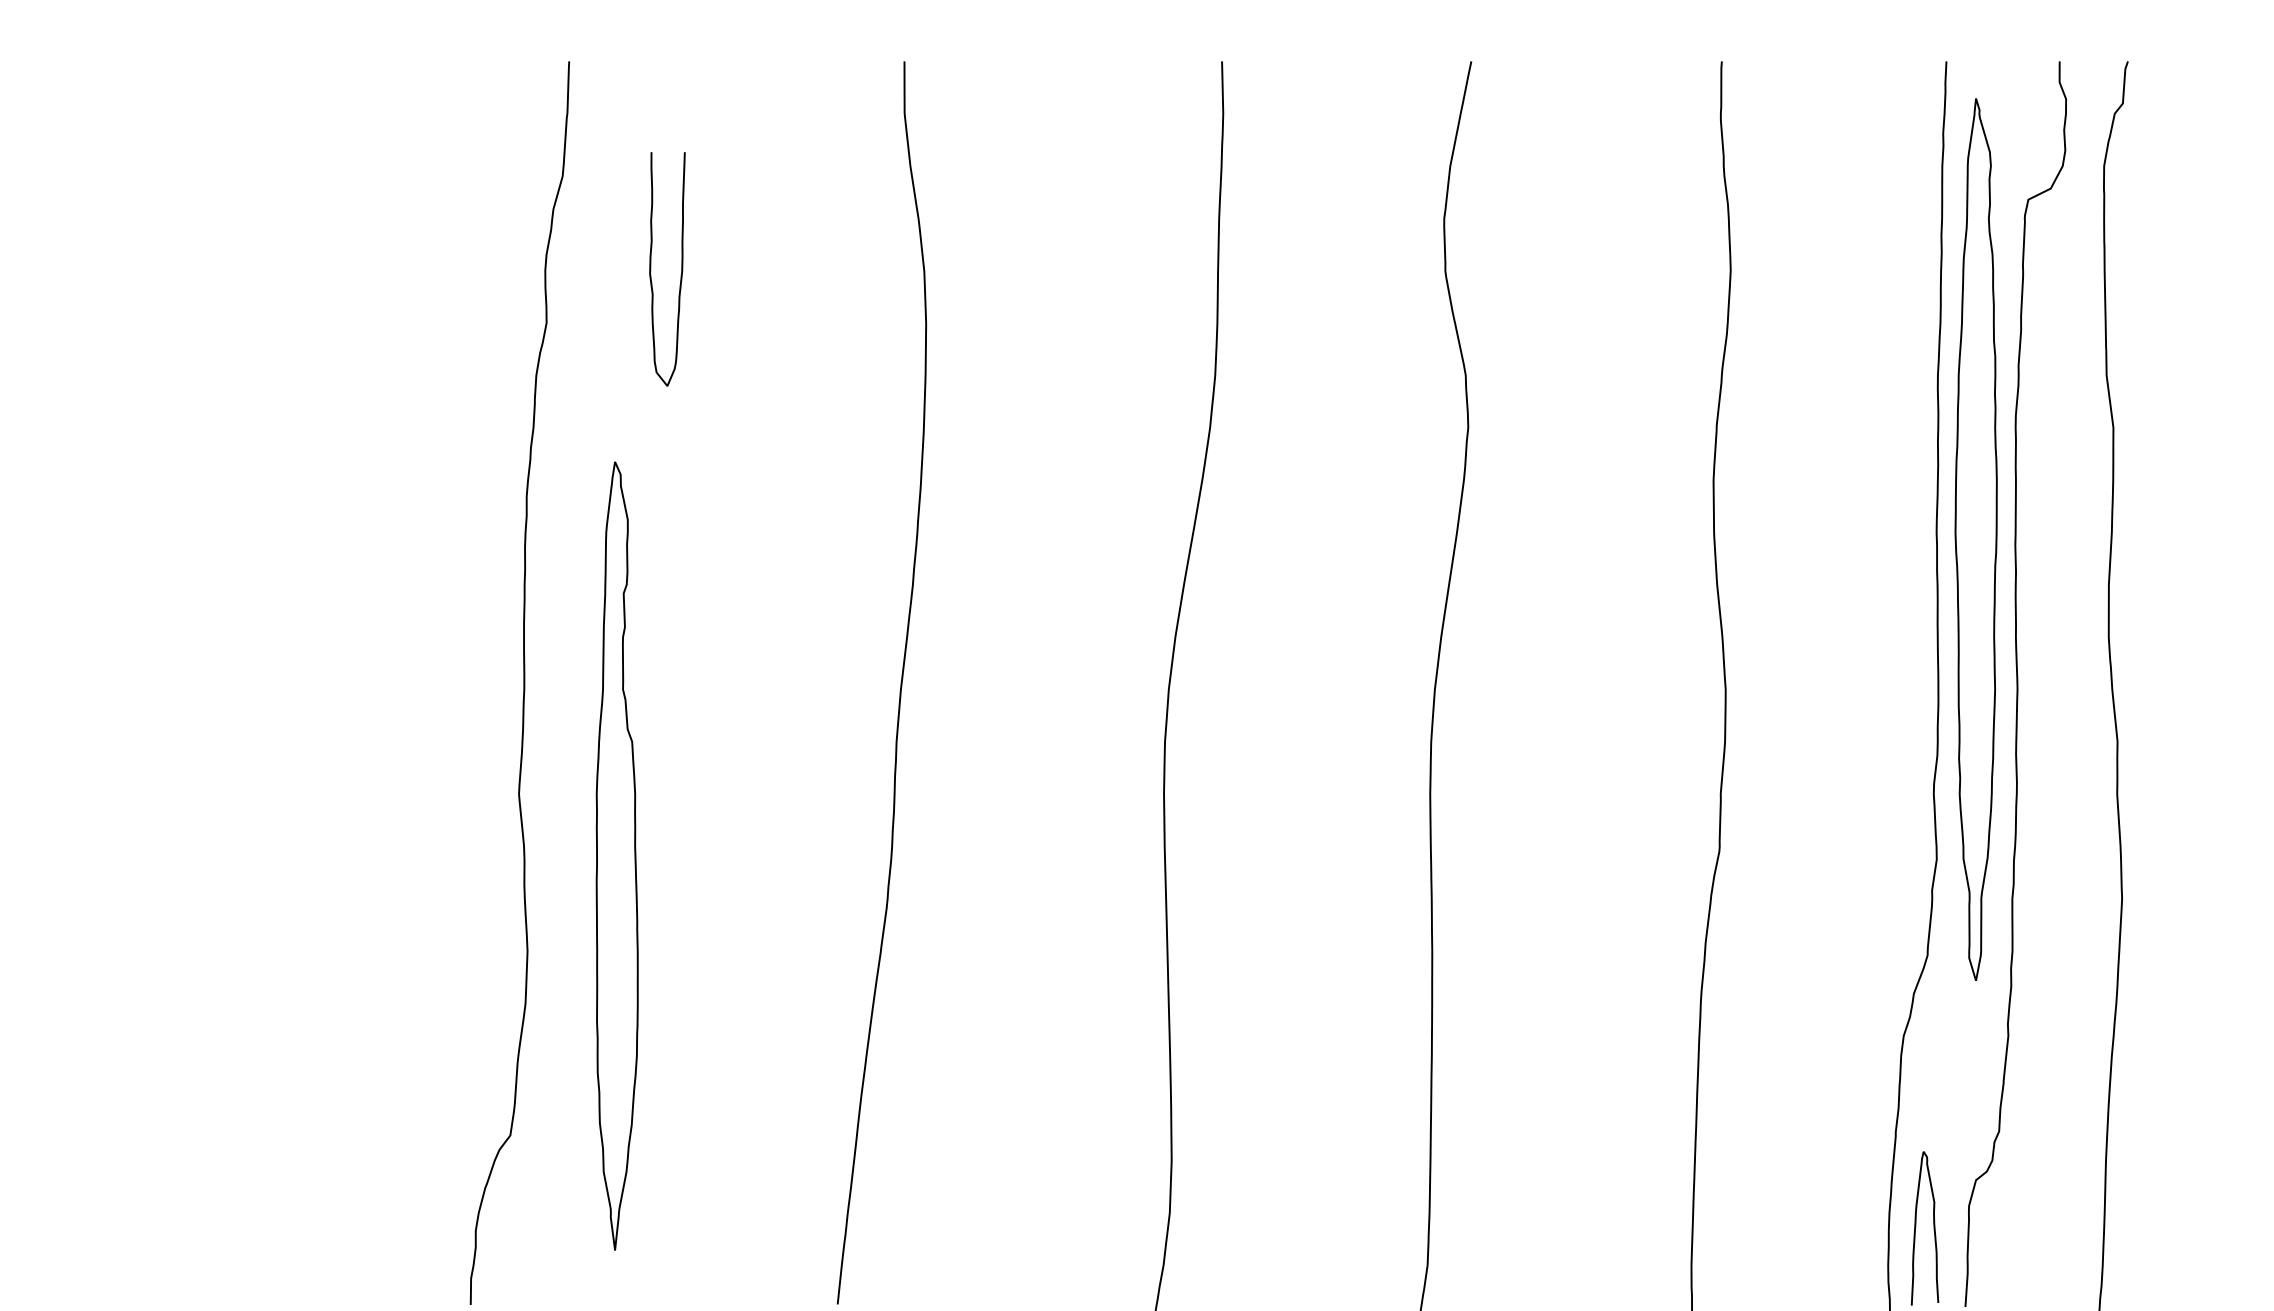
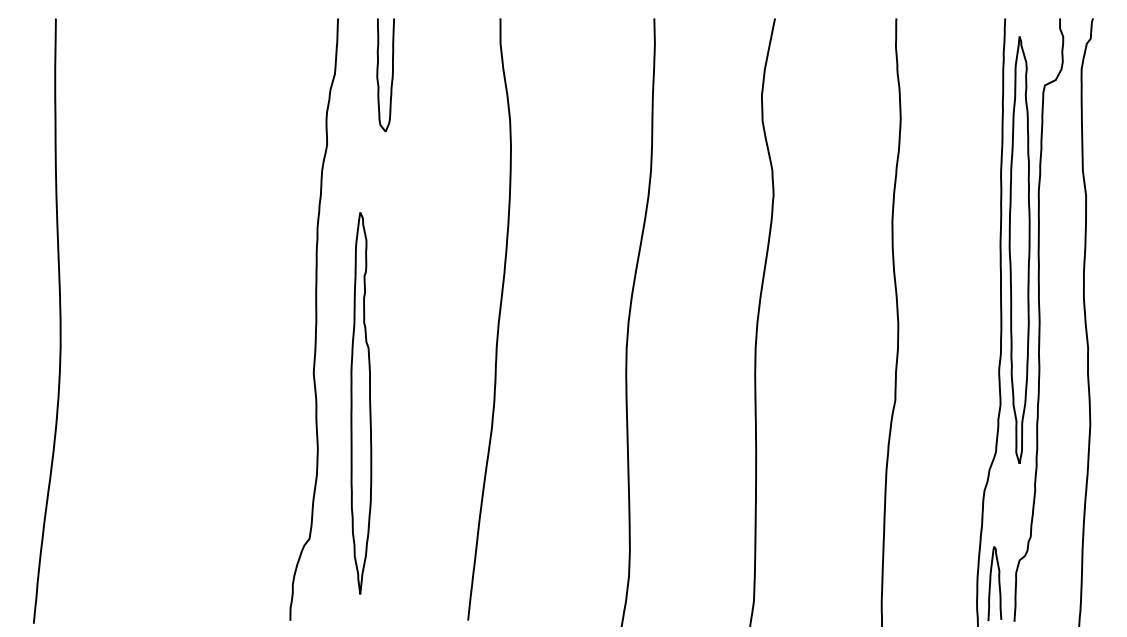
curve: (679, 270) -> (391, 75), moved

